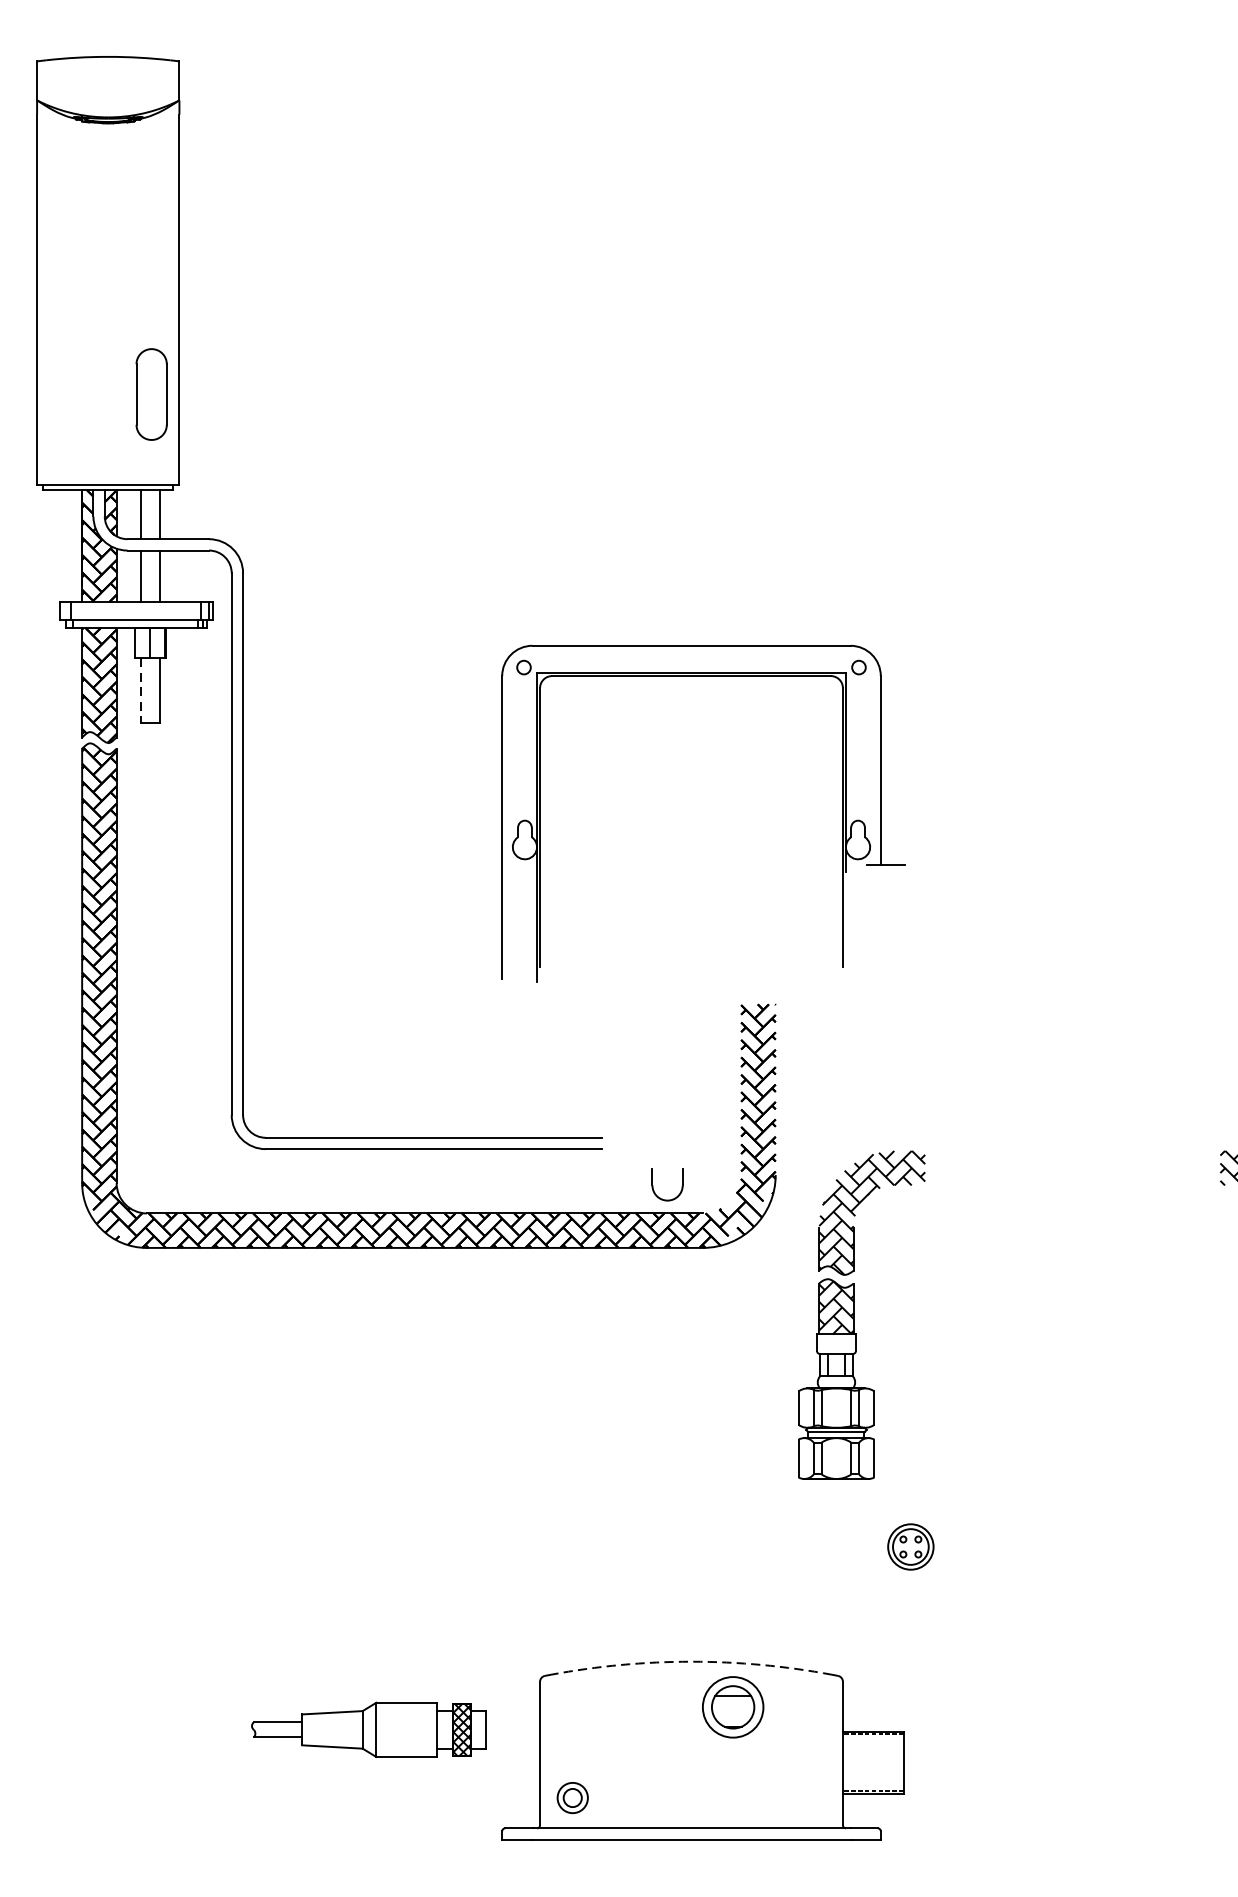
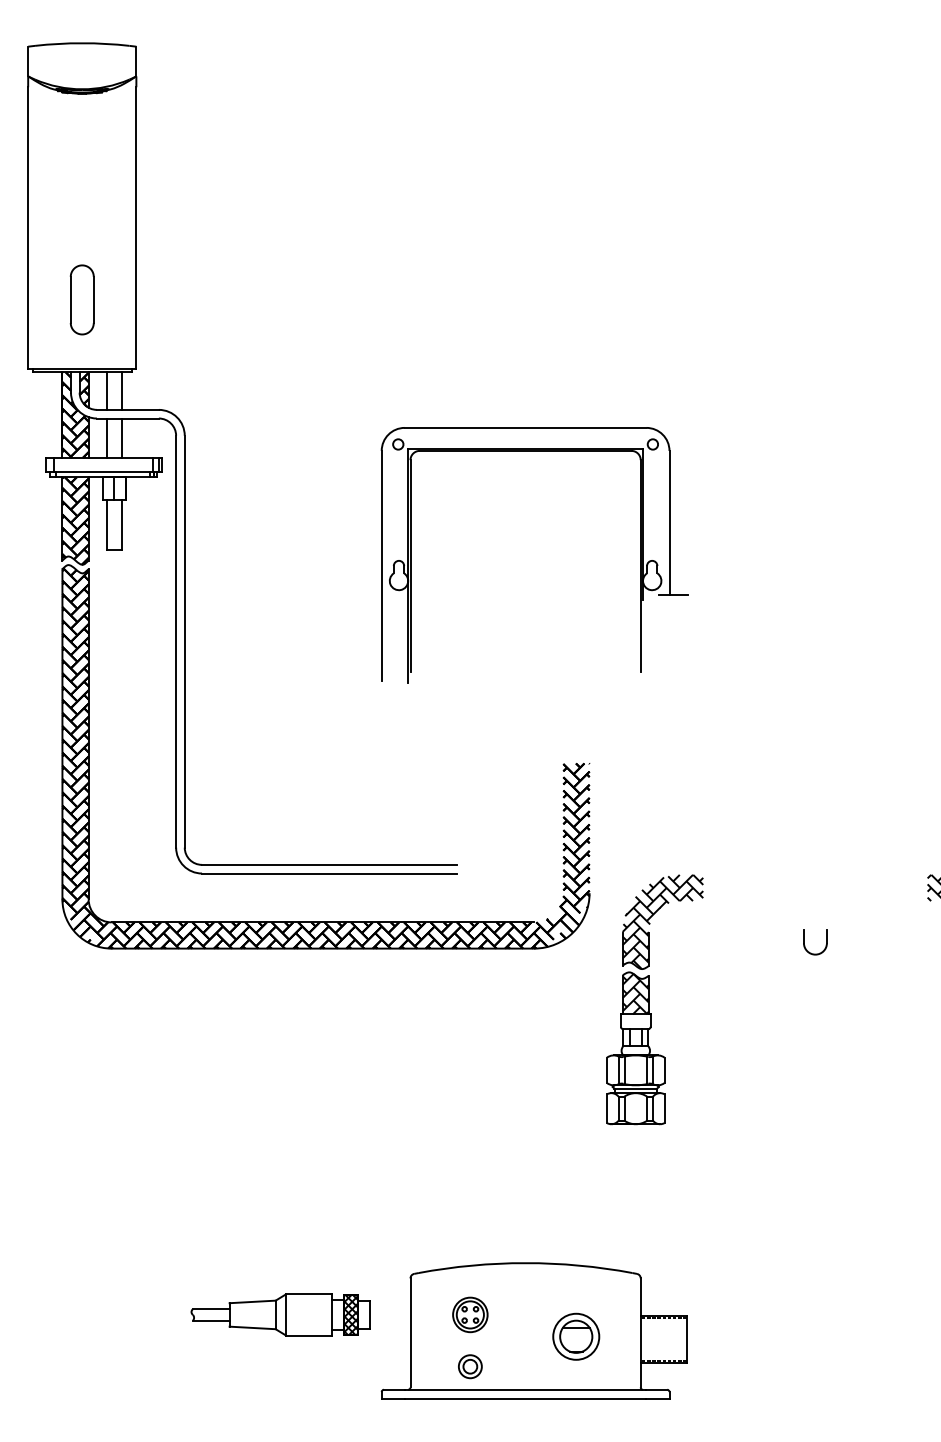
part: (150, 393) -> (81, 299), moved
part: (703, 676) -> (534, 451), moved
line: (141, 691) -> (107, 525), dashed -> solid
part: (654, 1188) -> (805, 945), moved
part: (911, 1546) -> (470, 1314), moved
arc: (691, 1662) -> (525, 1263), dashed -> solid
part: (733, 1706) -> (576, 1336), moved
part: (572, 1797) -> (470, 1366), moved

